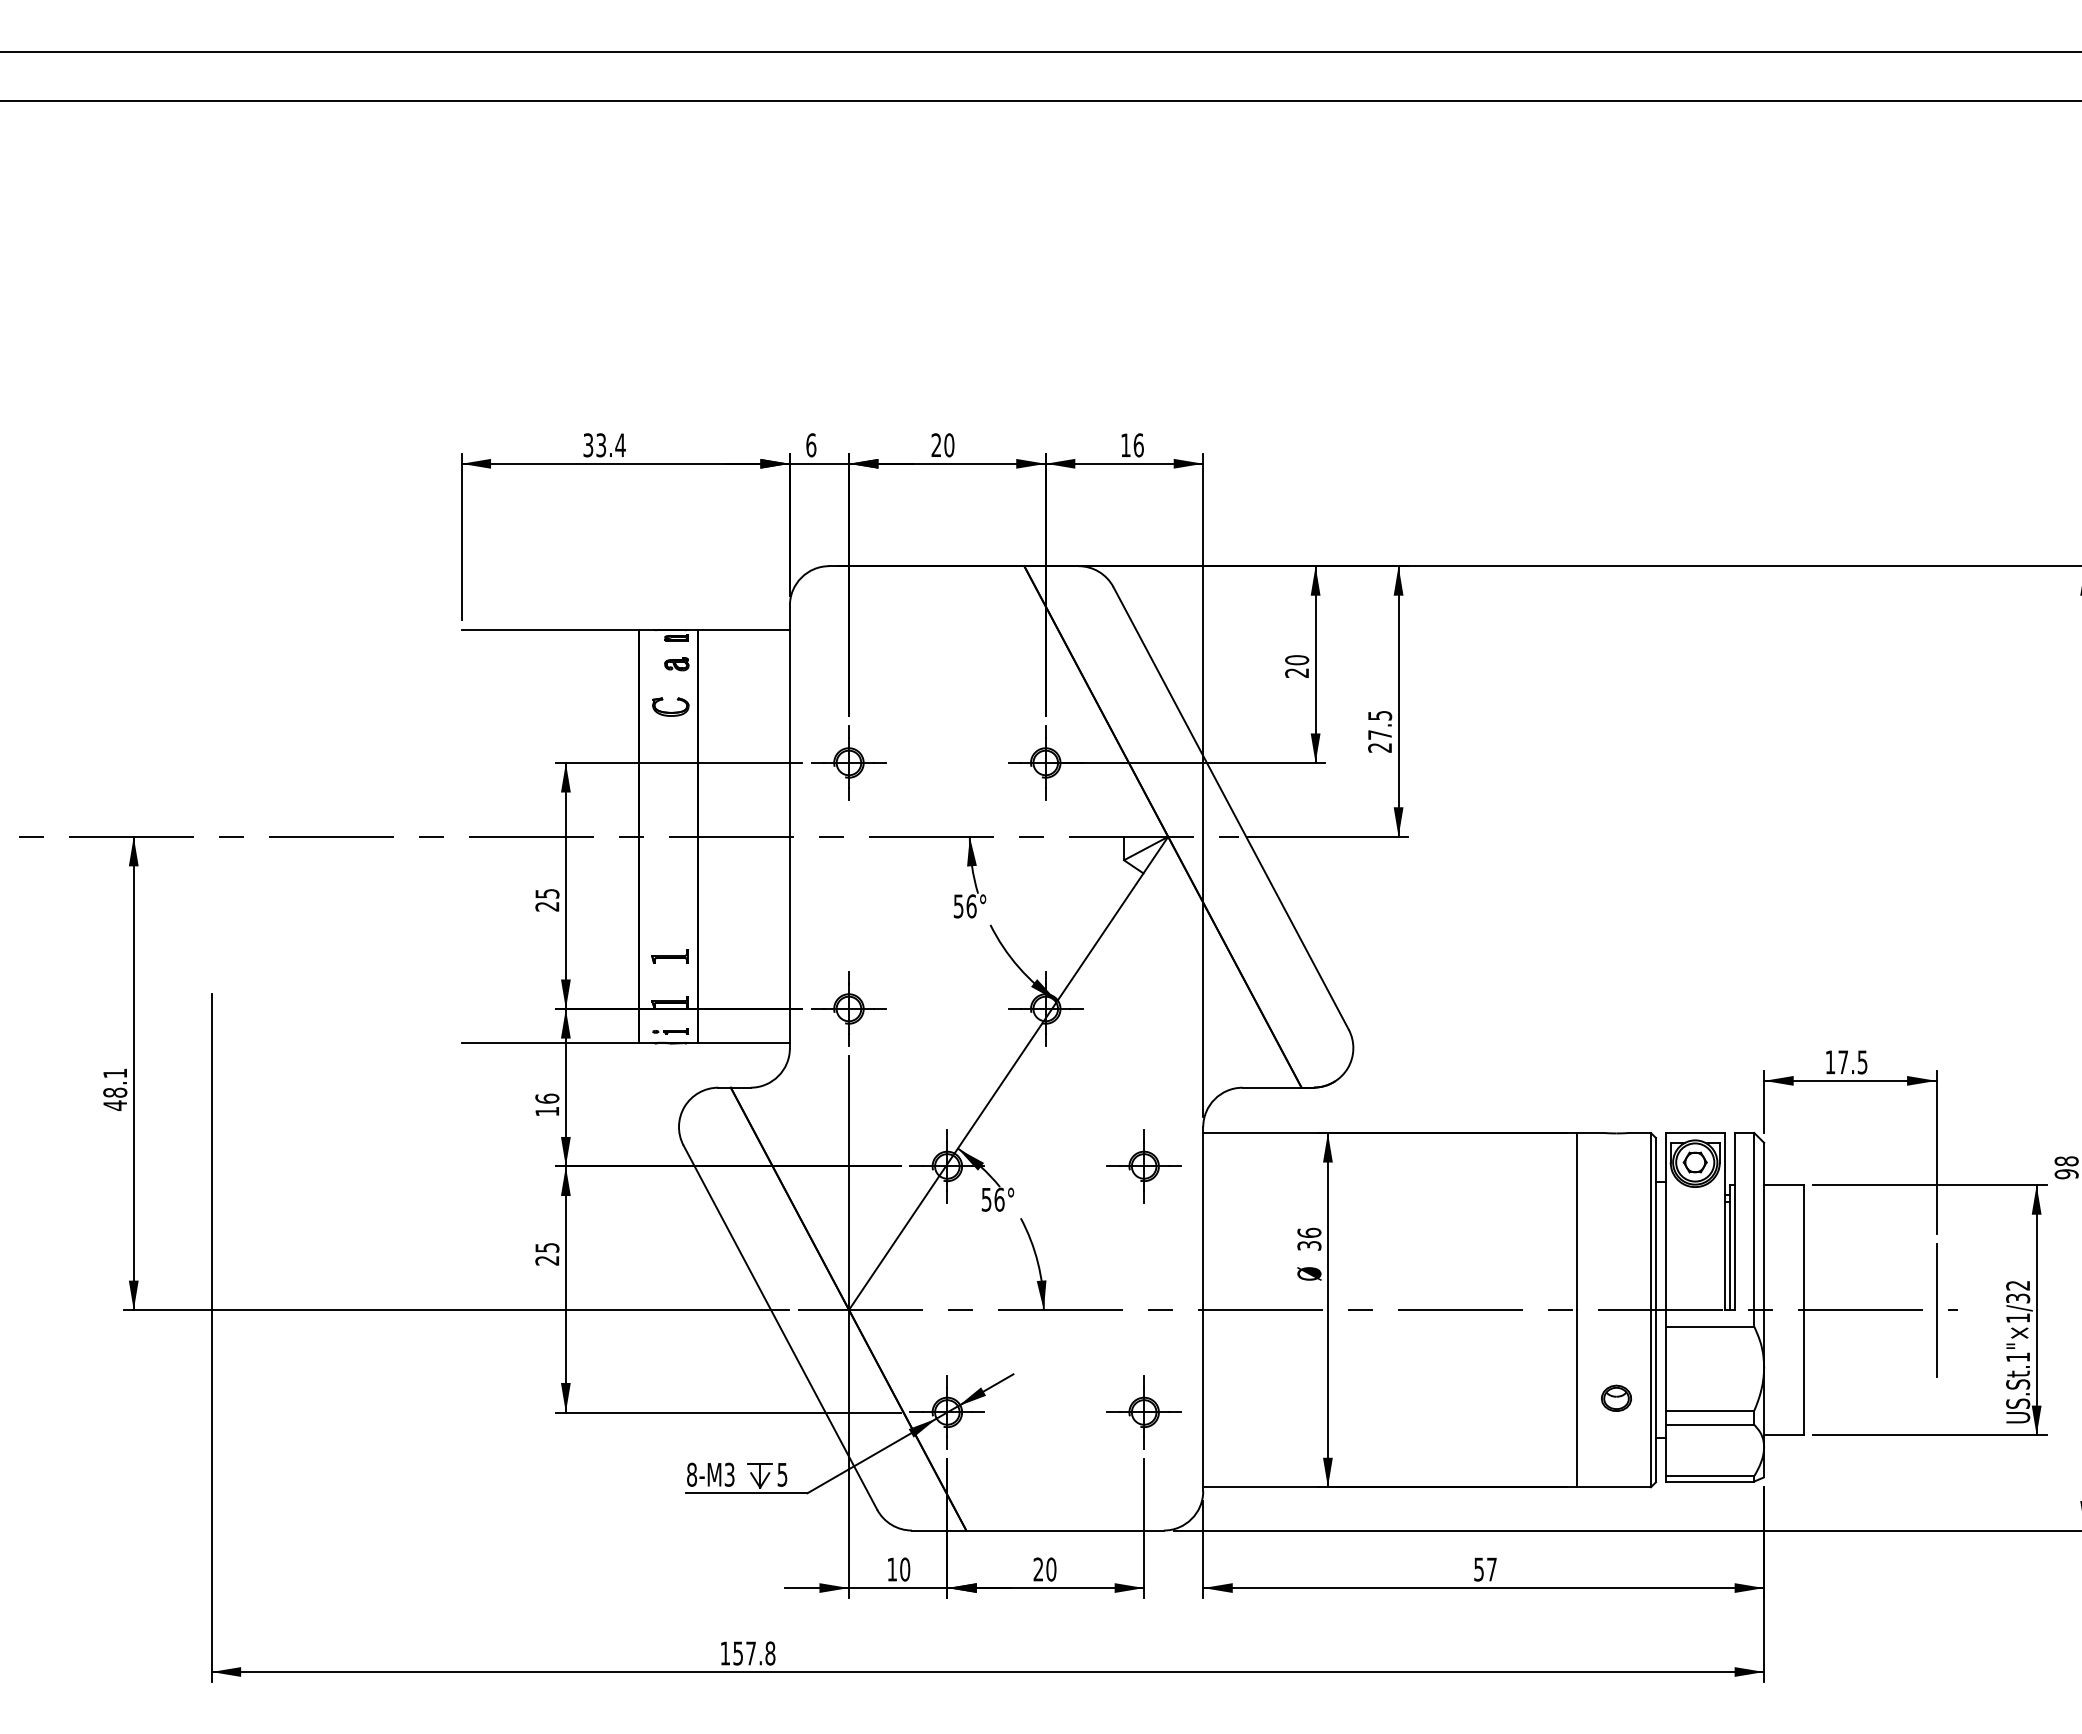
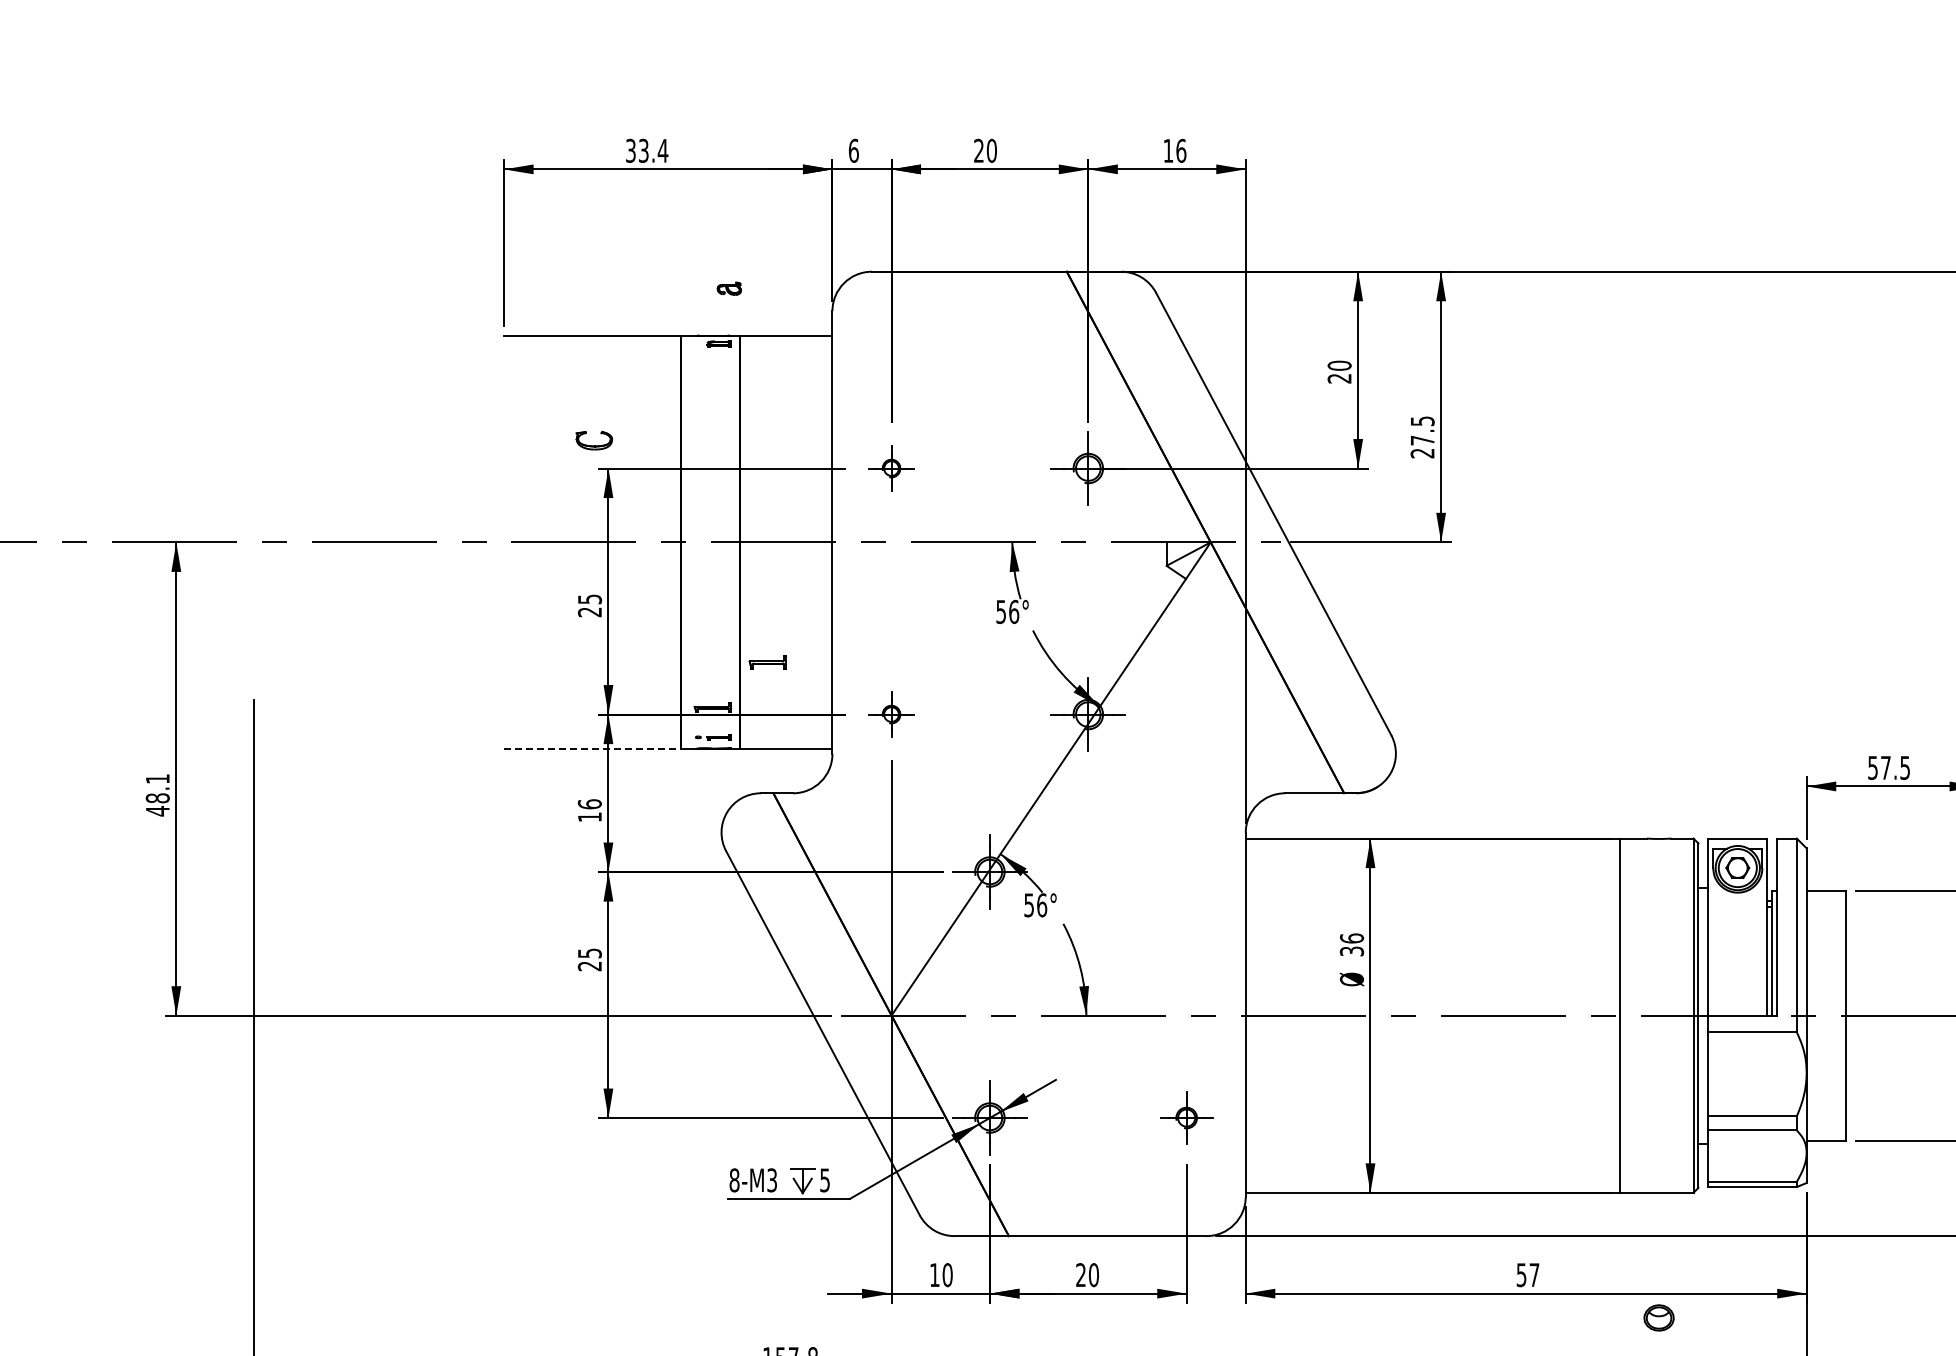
part: (676, 664) -> (729, 289), moved
part: (670, 706) -> (594, 440), moved
part: (848, 762) -> (891, 468), size x0.6
part: (669, 956) -> (767, 662), moved
part: (848, 1008) -> (891, 714), size x0.6
line: (550, 1043) -> (593, 749), solid -> dashed
text: (1830, 1062) -> (1873, 768), 17.5 -> 57.5
part: (1143, 1166) -> (1186, 872), removed
part: (1616, 1397) -> (1659, 1317), moved
part: (1143, 1412) -> (1186, 1118), size x0.7

